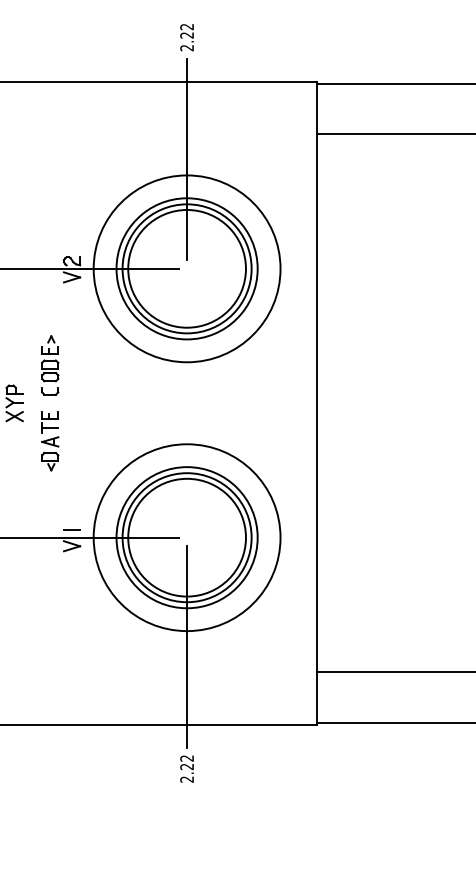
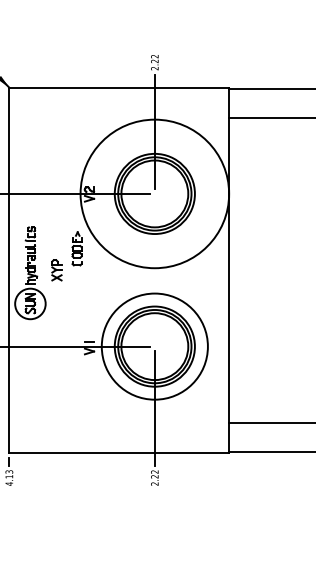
circle: (186, 268) -> (154, 193), size x1.4
part: (49, 440) -> (76, 291), removed

